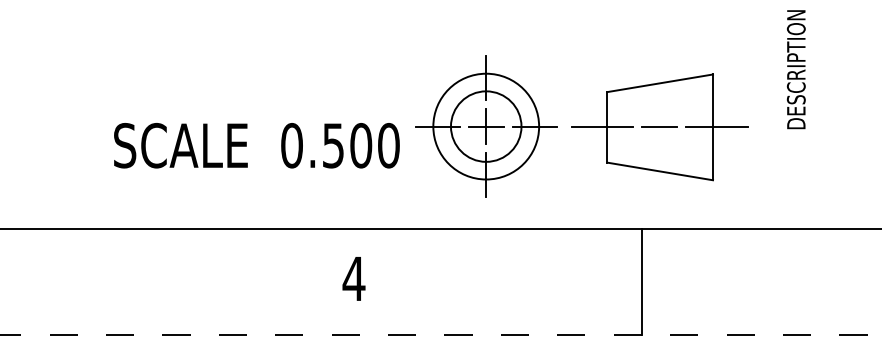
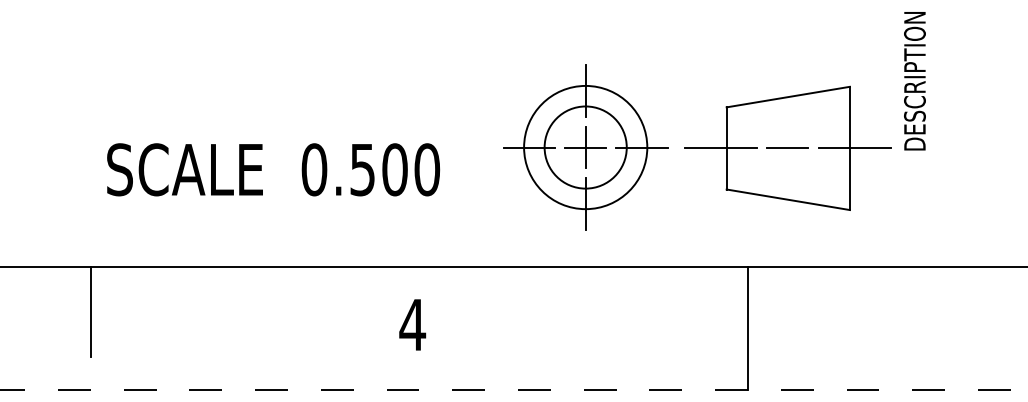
text: (795, 69) -> (914, 81), moved
part: (582, 126) -> (697, 147), moved
text: (256, 145) -> (273, 169), moved
line: (77, 267) -> (90, 311), added

